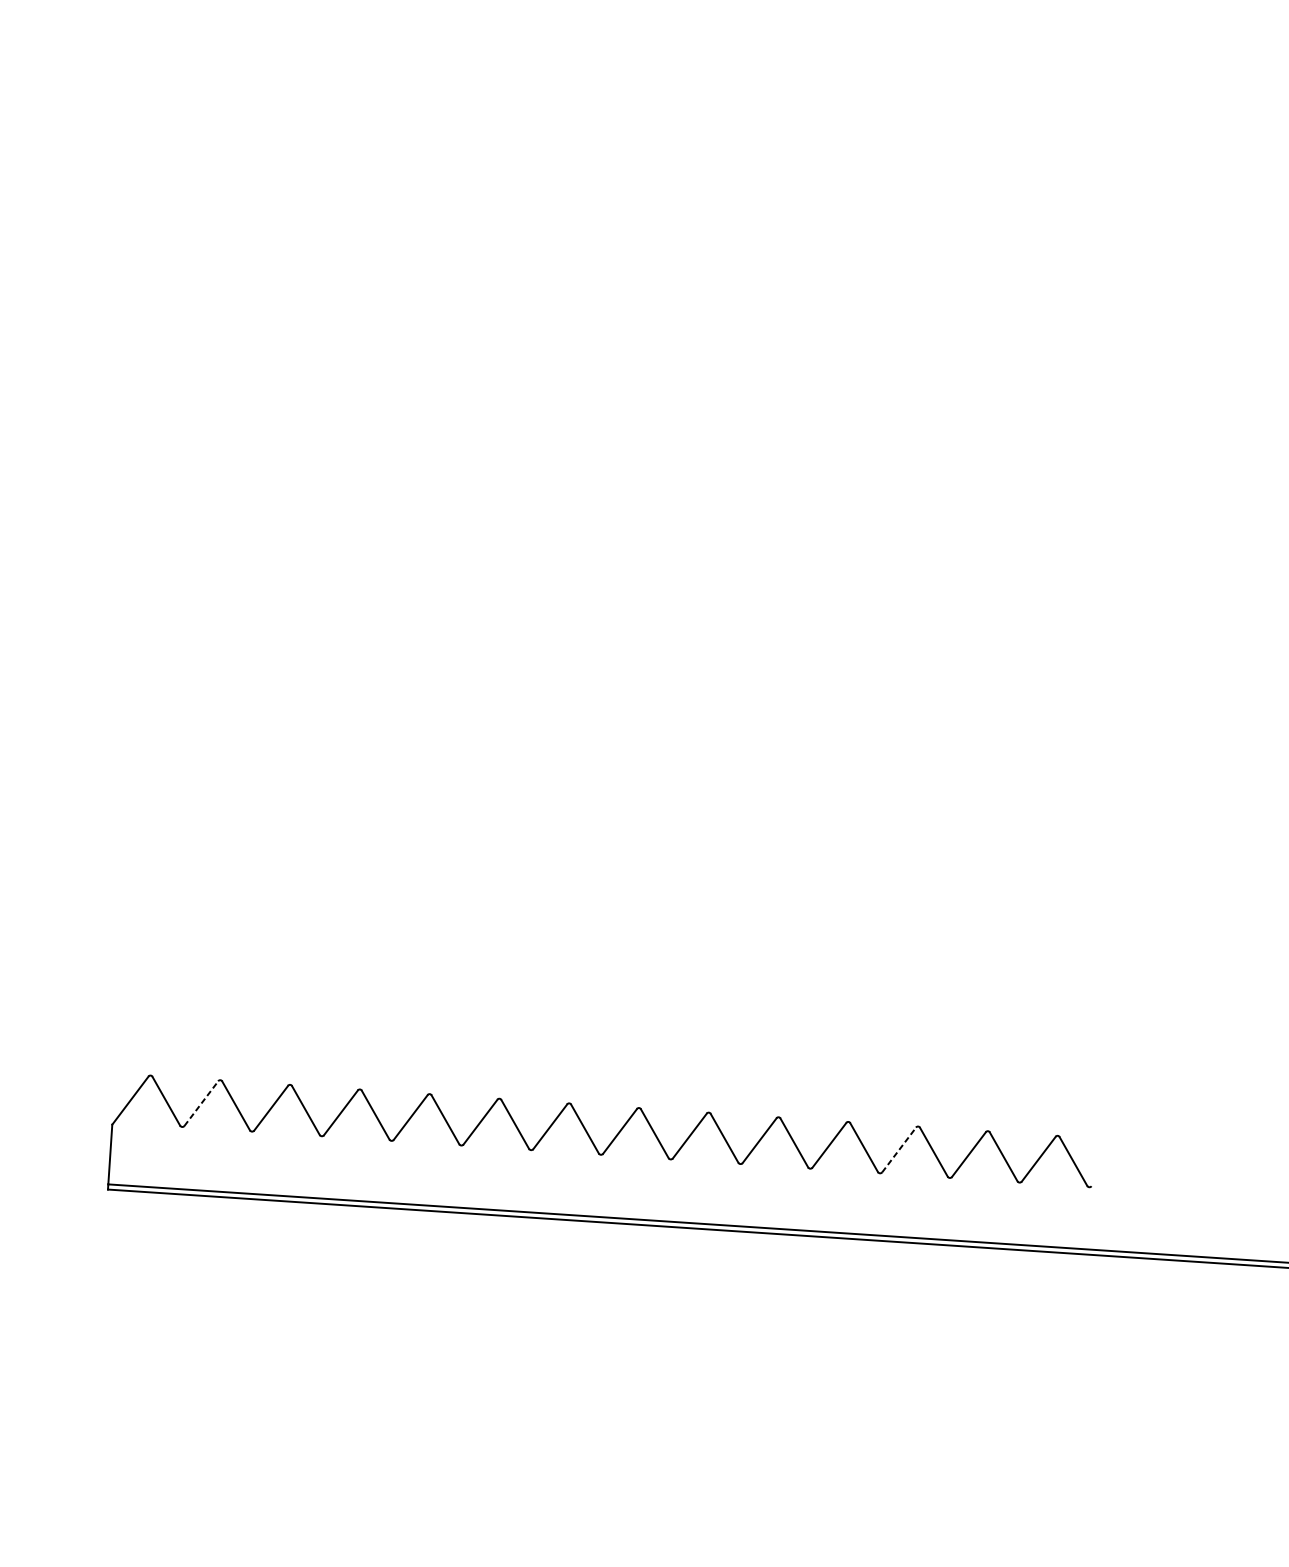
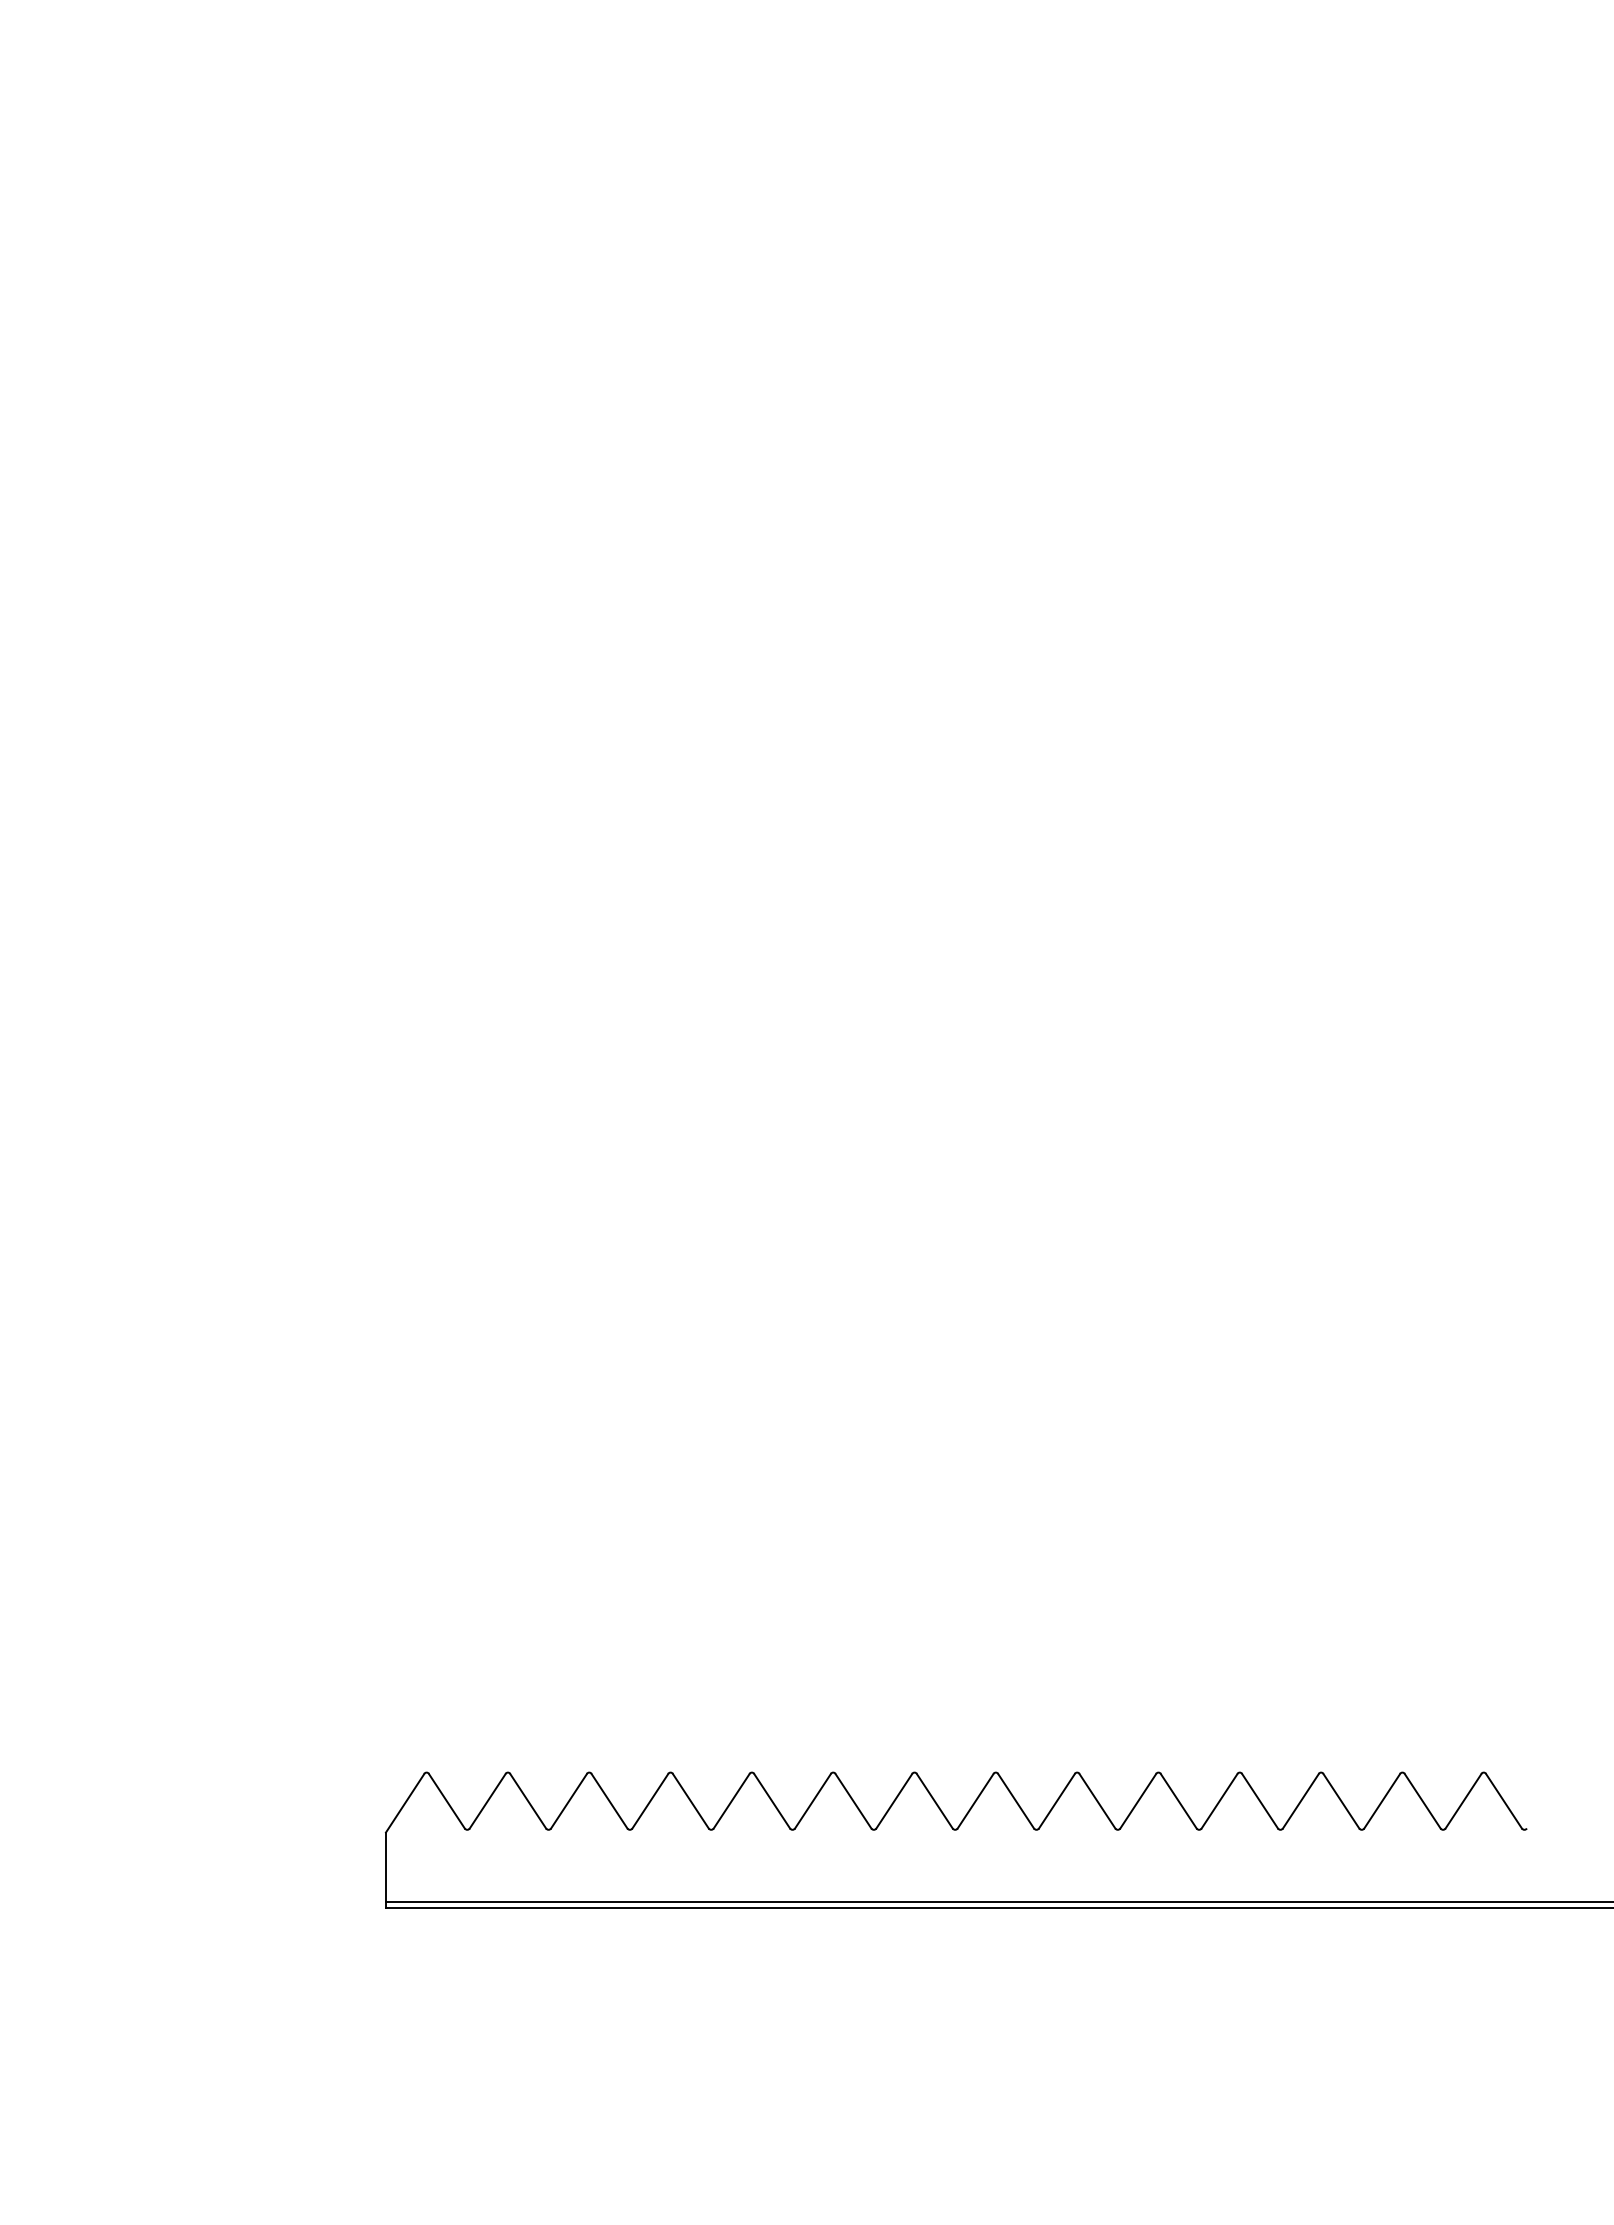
line: (201, 1103) -> (487, 1801), dashed -> solid
line: (898, 1150) -> (1300, 1801), dashed -> solid

